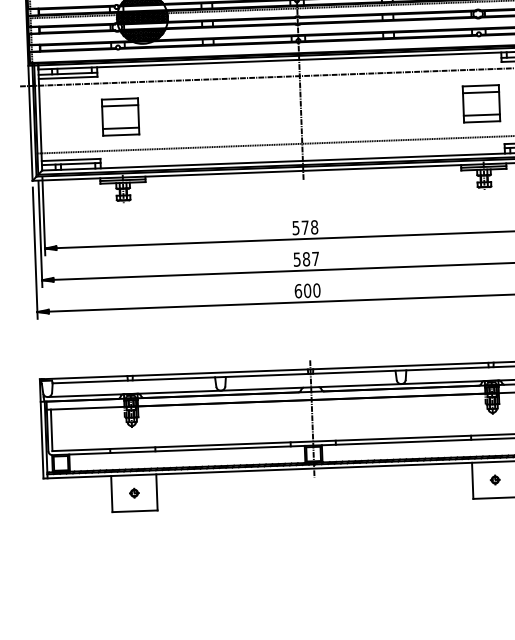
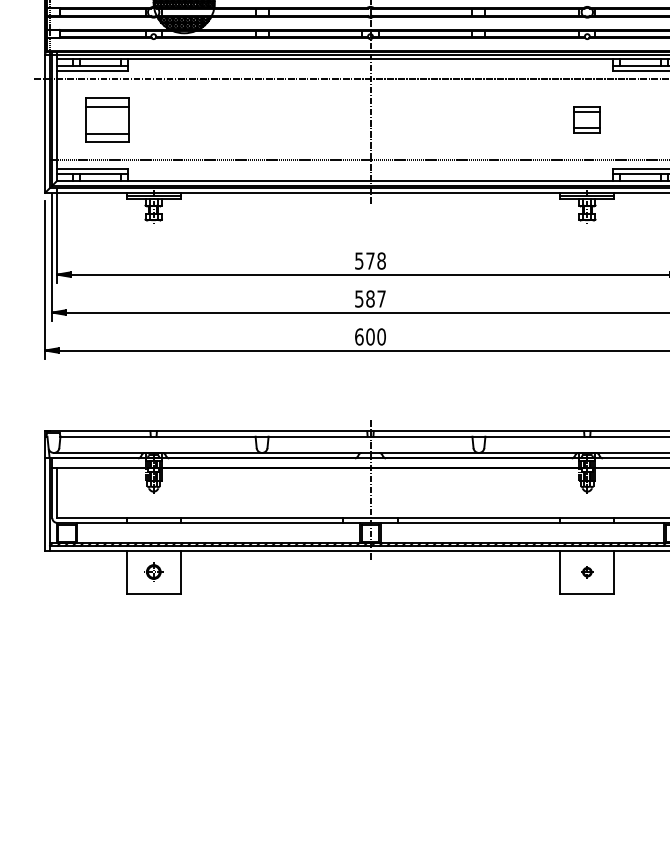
part: (481, 103) -> (587, 119), size x0.6
part: (120, 116) -> (107, 119), moved
part: (134, 493) -> (153, 572), size x1.6

